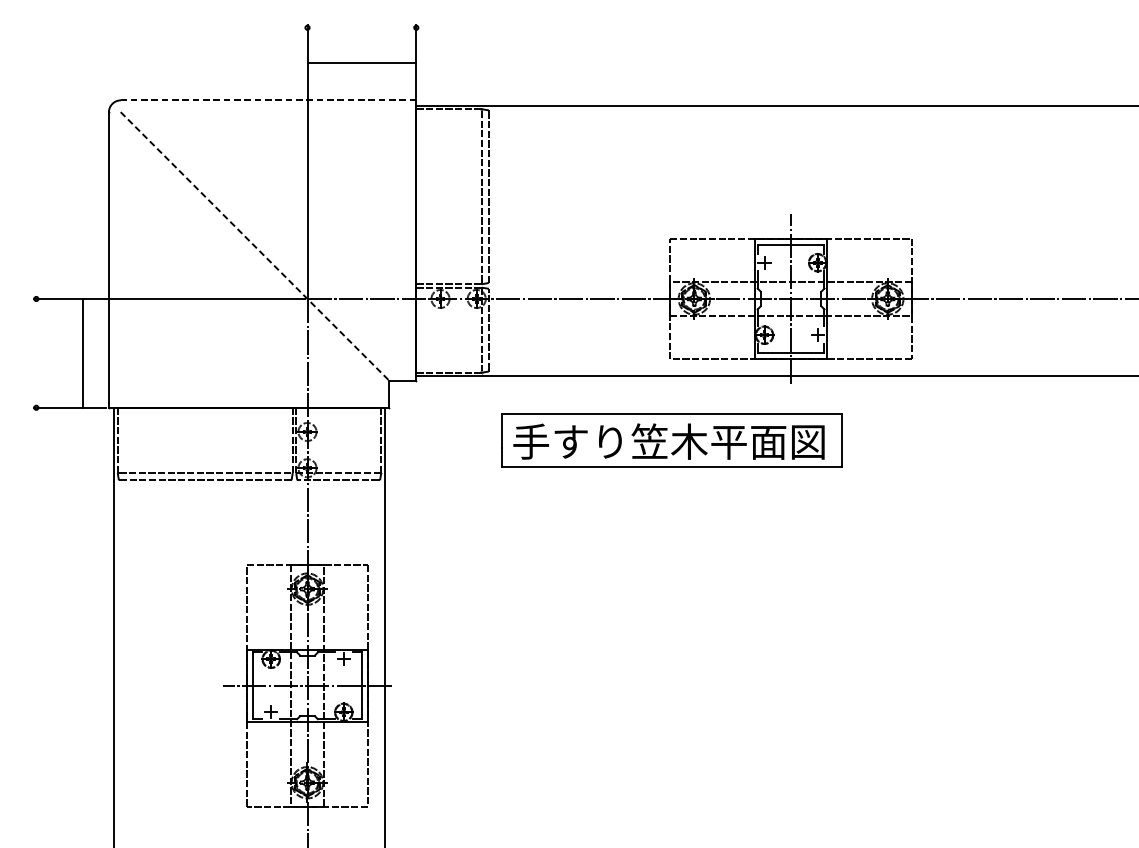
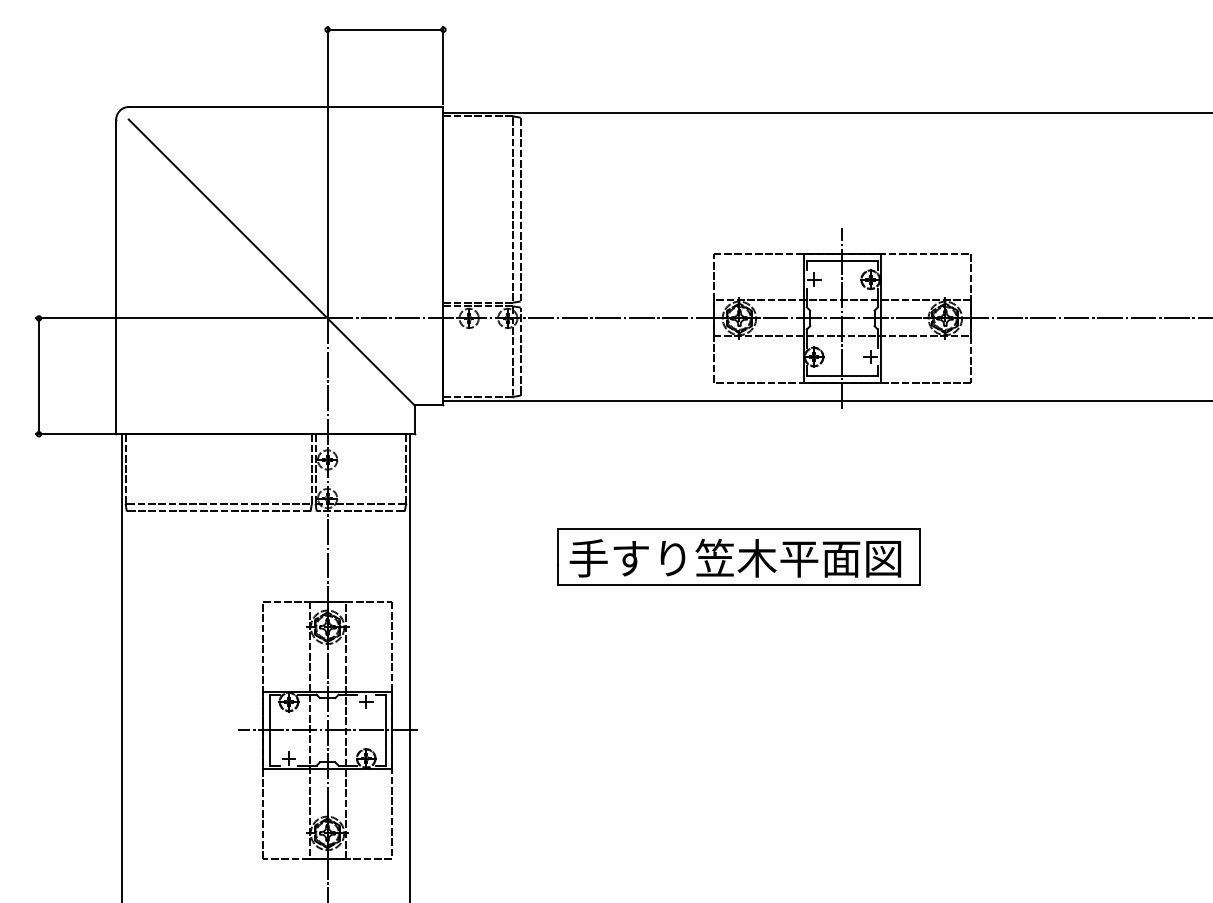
line: (361, 62) -> (385, 29), moved
line: (267, 99) -> (285, 106), dashed -> solid
line: (255, 246) -> (272, 262), dashed -> solid
line: (82, 353) -> (38, 376), moved
part: (671, 439) -> (738, 556), moved

